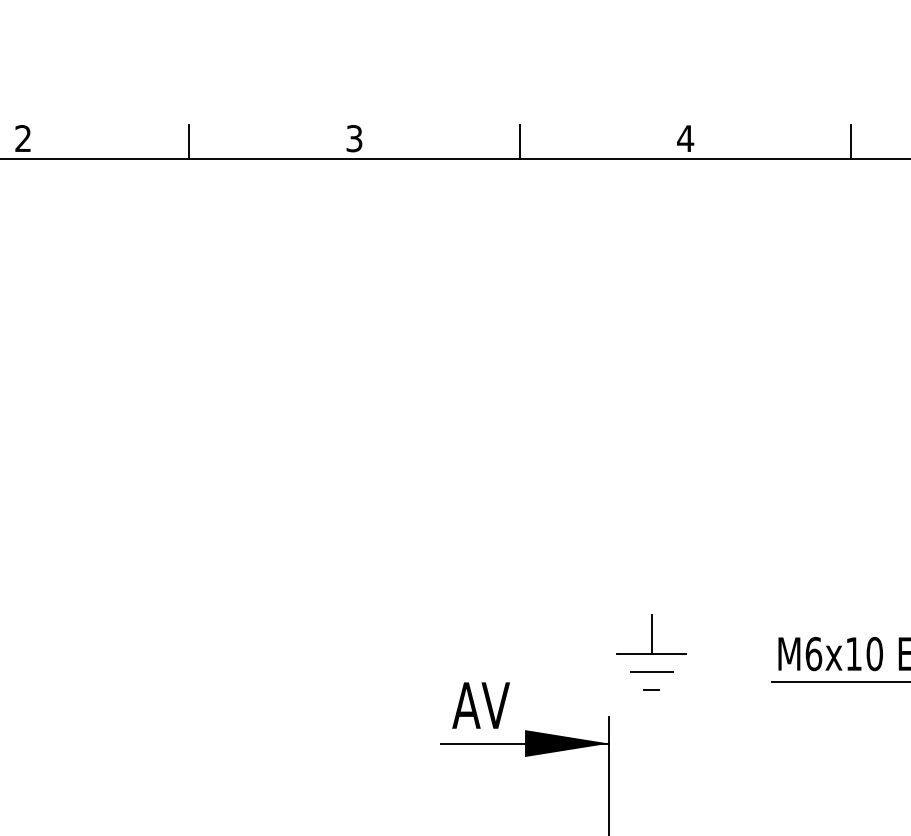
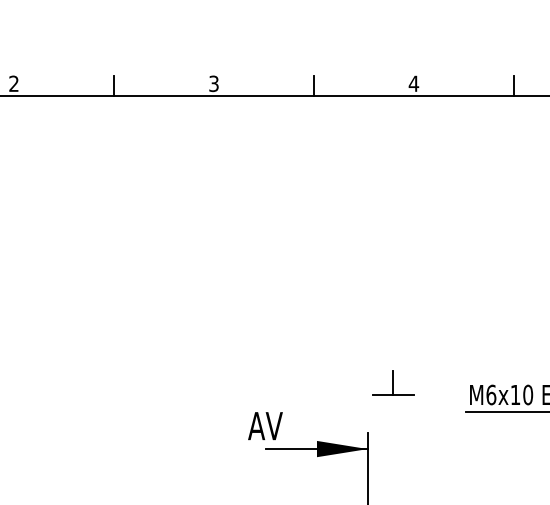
line: (651, 671) -> (393, 405), removed
line: (651, 689) -> (393, 416), removed
text: (481, 706) -> (265, 426), moved

